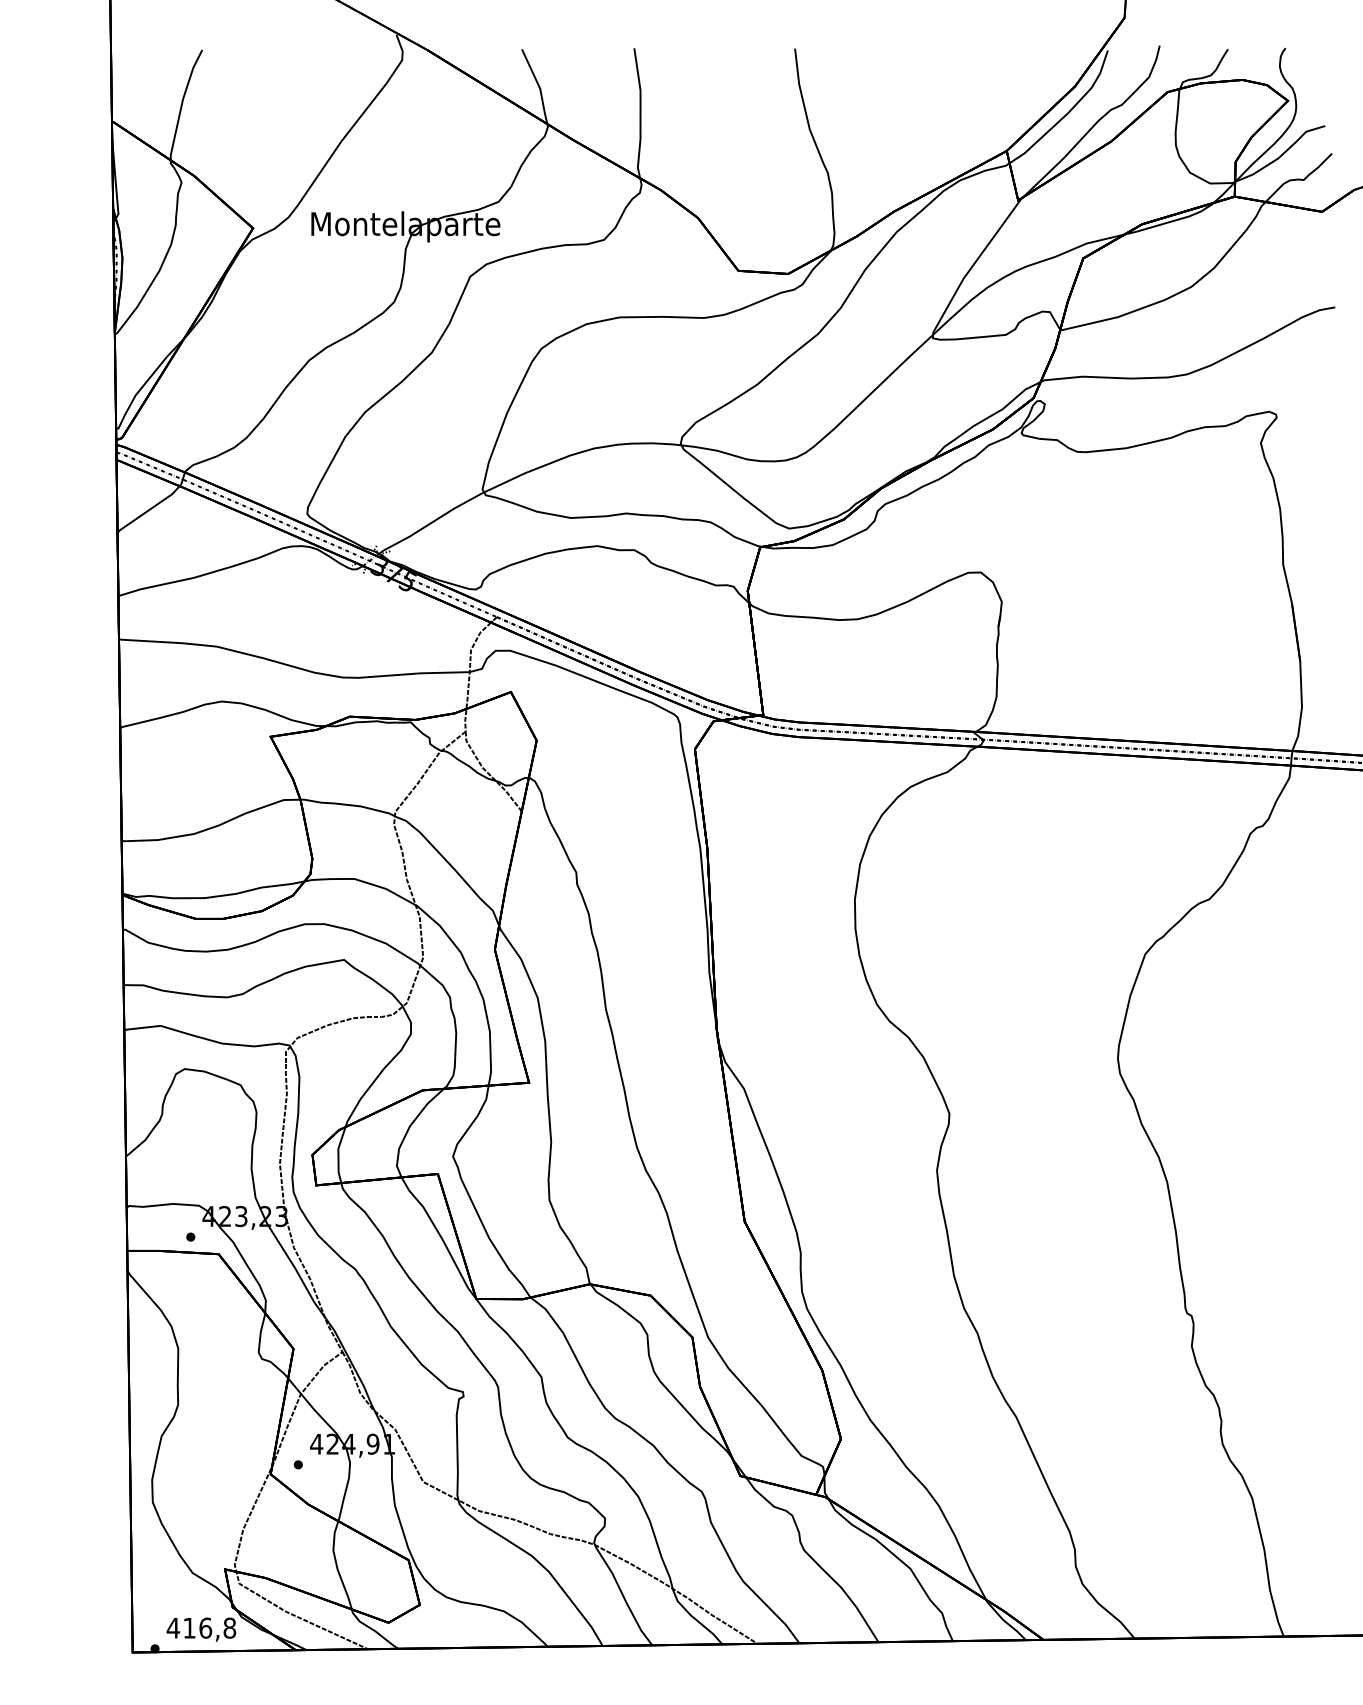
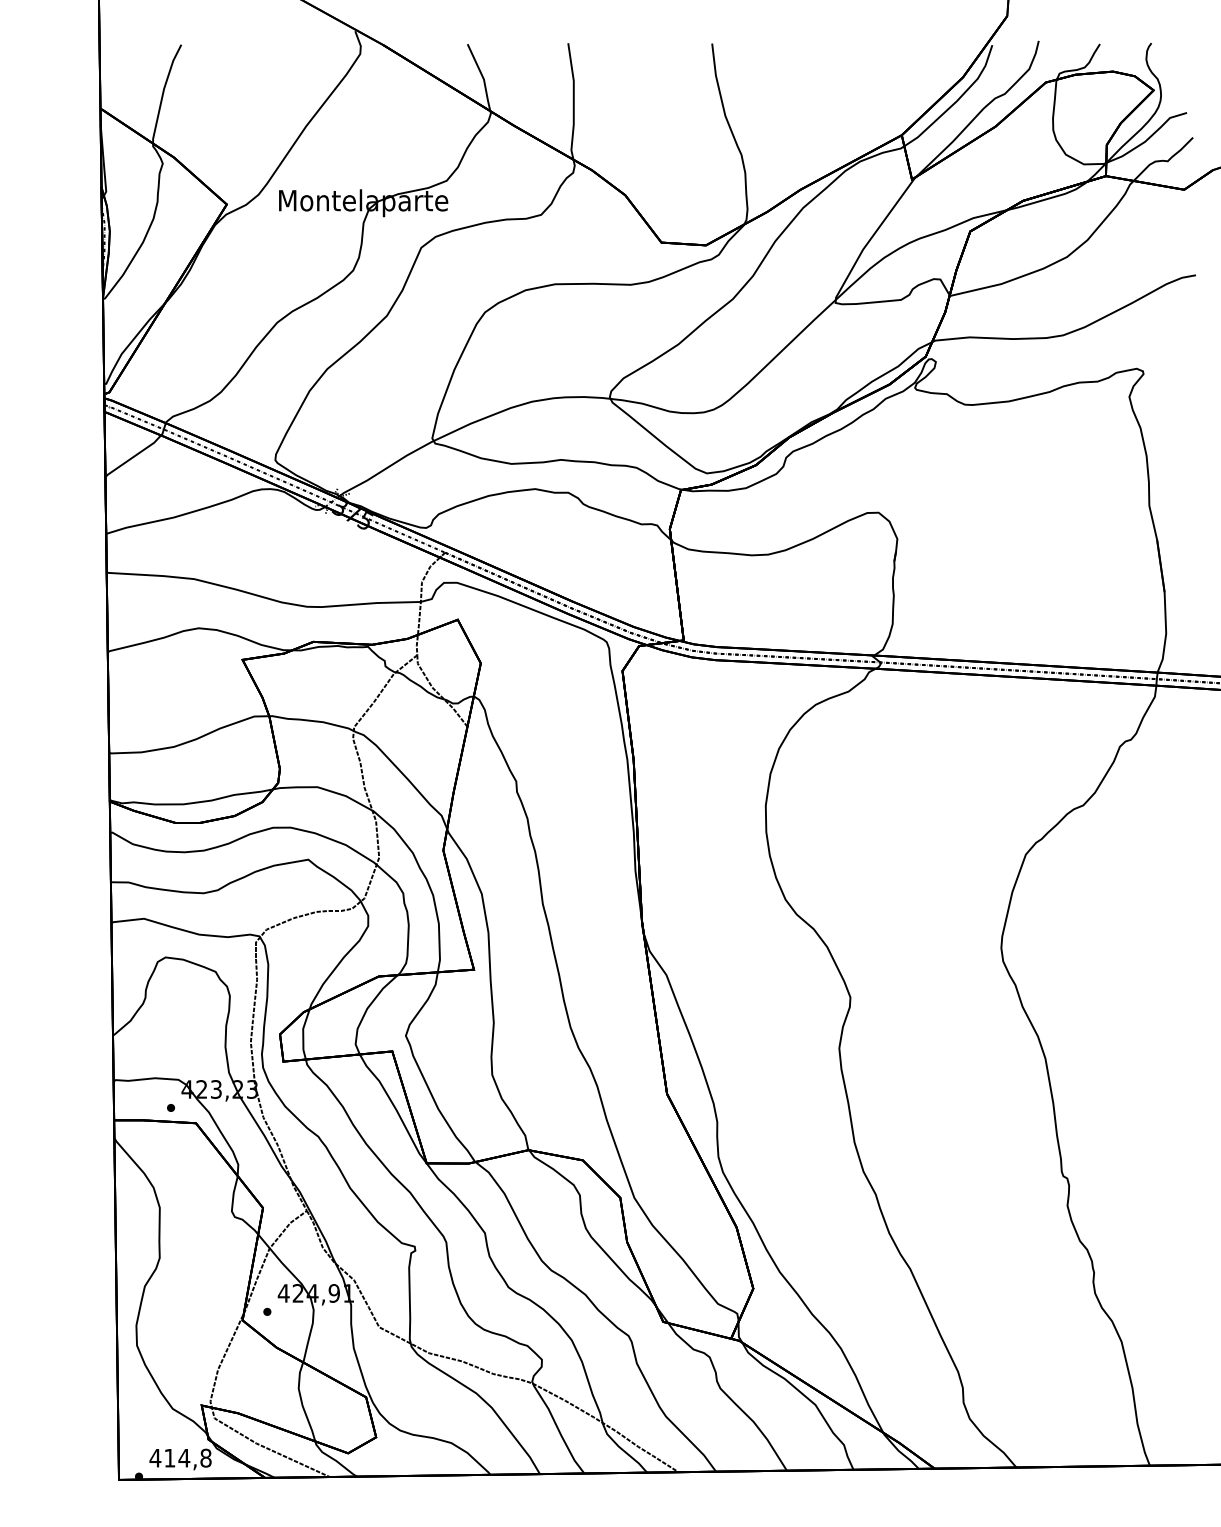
text: (205, 1627) -> (184, 1457), 416,8 -> 414,8

